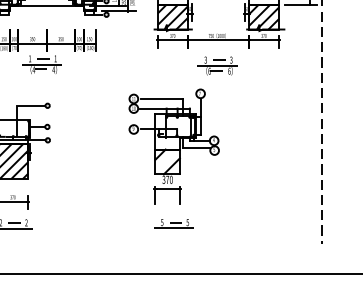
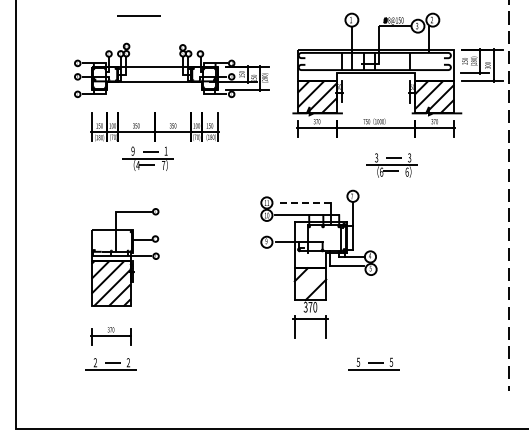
text: (29, 58) -> (132, 150), 1 -> 9
part: (217, 66) -> (391, 165), moved
text: (53, 69) -> (163, 165), 4 -> 7
line: (161, 99) -> (302, 203), solid -> dashed
part: (173, 223) -> (373, 363), moved

